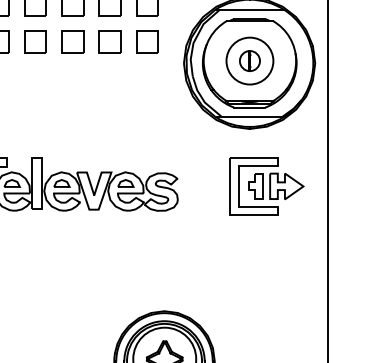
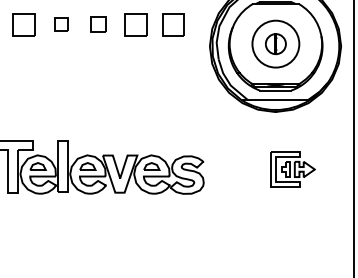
part: (35, 41) -> (61, 24), size x0.6
part: (72, 41) -> (98, 24), size x0.7
part: (266, 186) -> (292, 169), size x0.6

